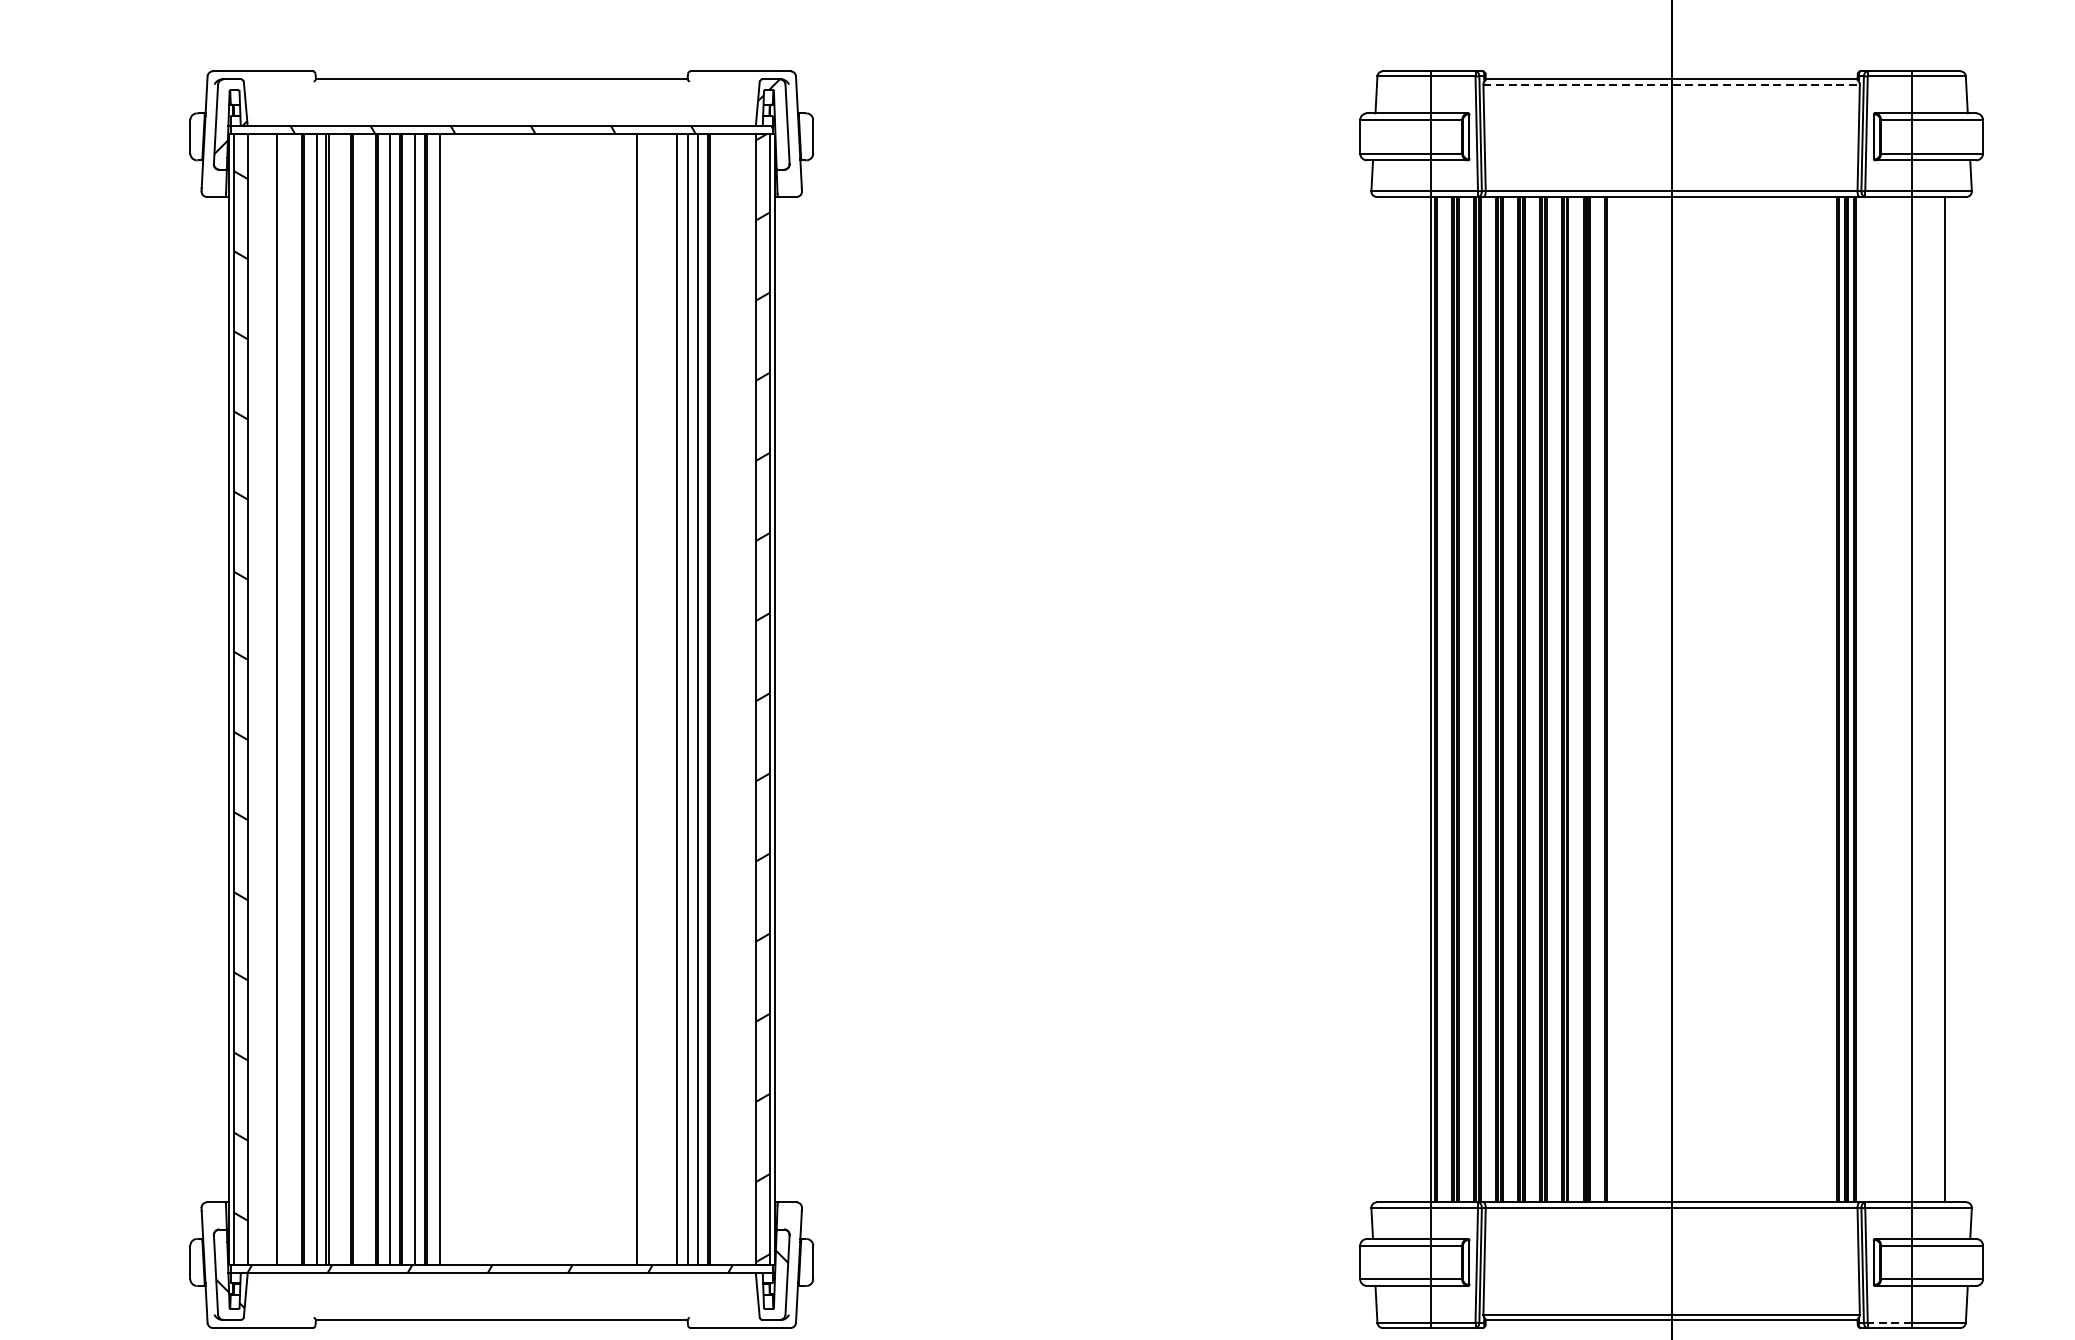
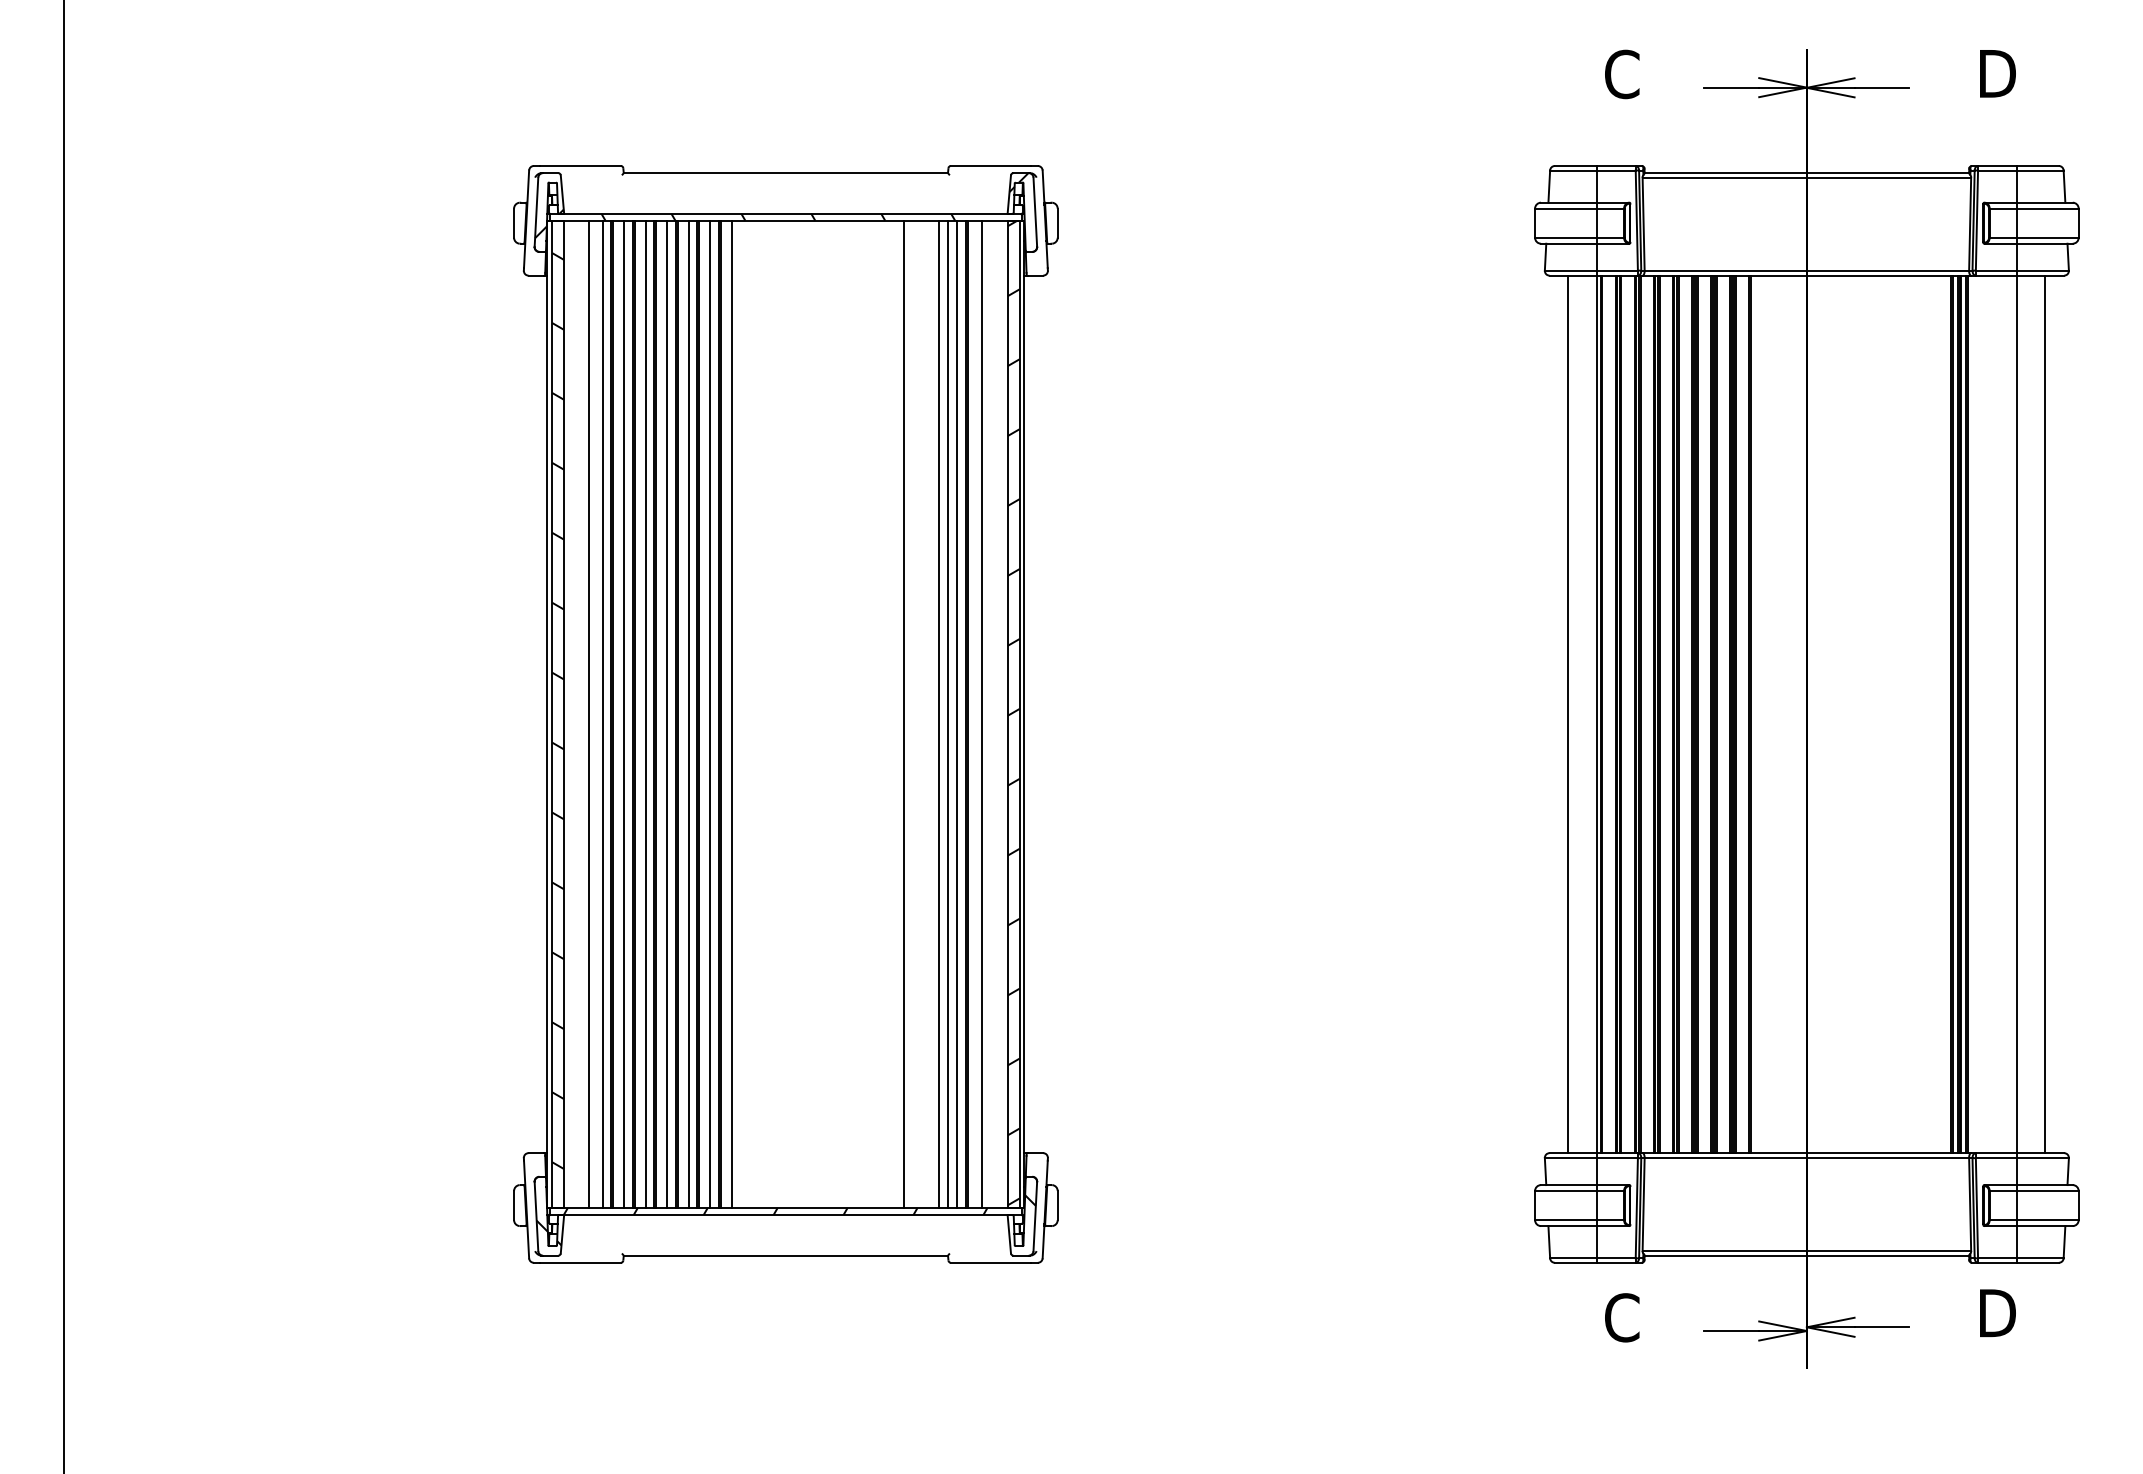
line: (1672, 84) -> (1807, 177), dashed -> solid
line: (291, 698) -> (602, 713), added
line: (340, 698) -> (645, 713), added
line: (366, 698) -> (667, 713), added
line: (727, 698) -> (982, 713), added
line: (1398, 699) -> (1568, 714), added
line: (1888, 1323) -> (1996, 1258), dashed -> solid

